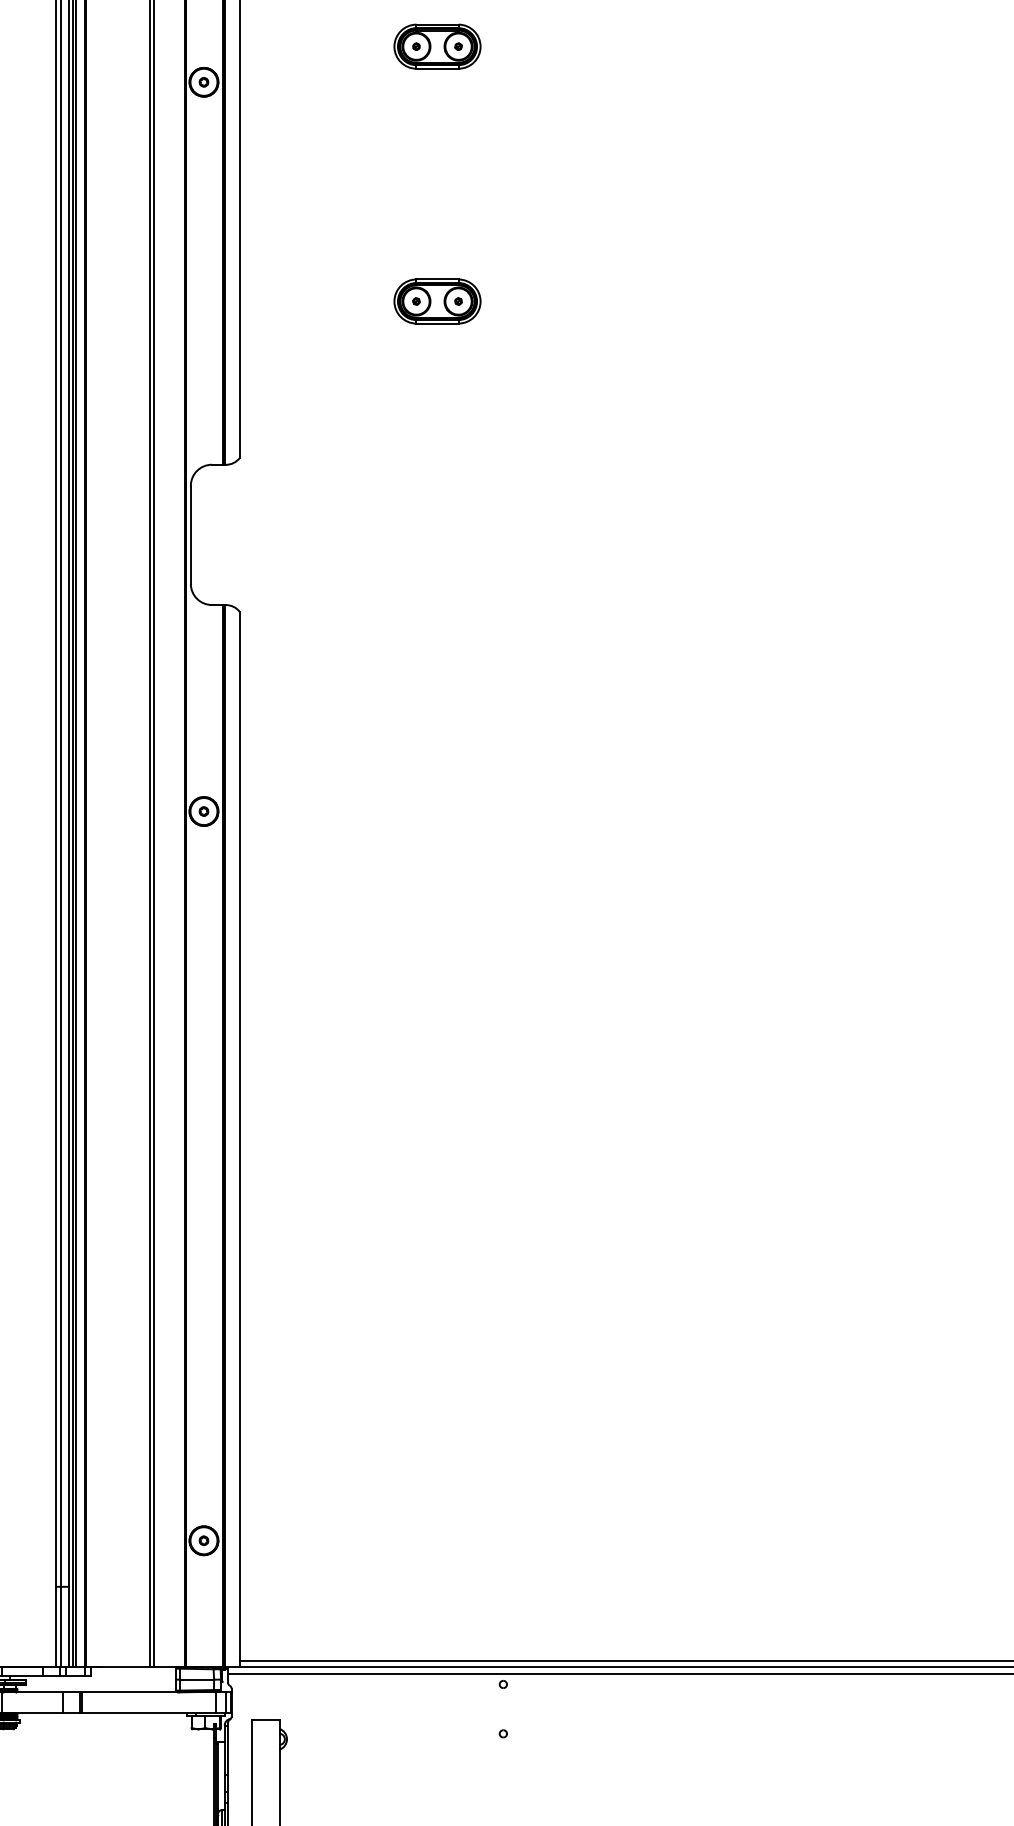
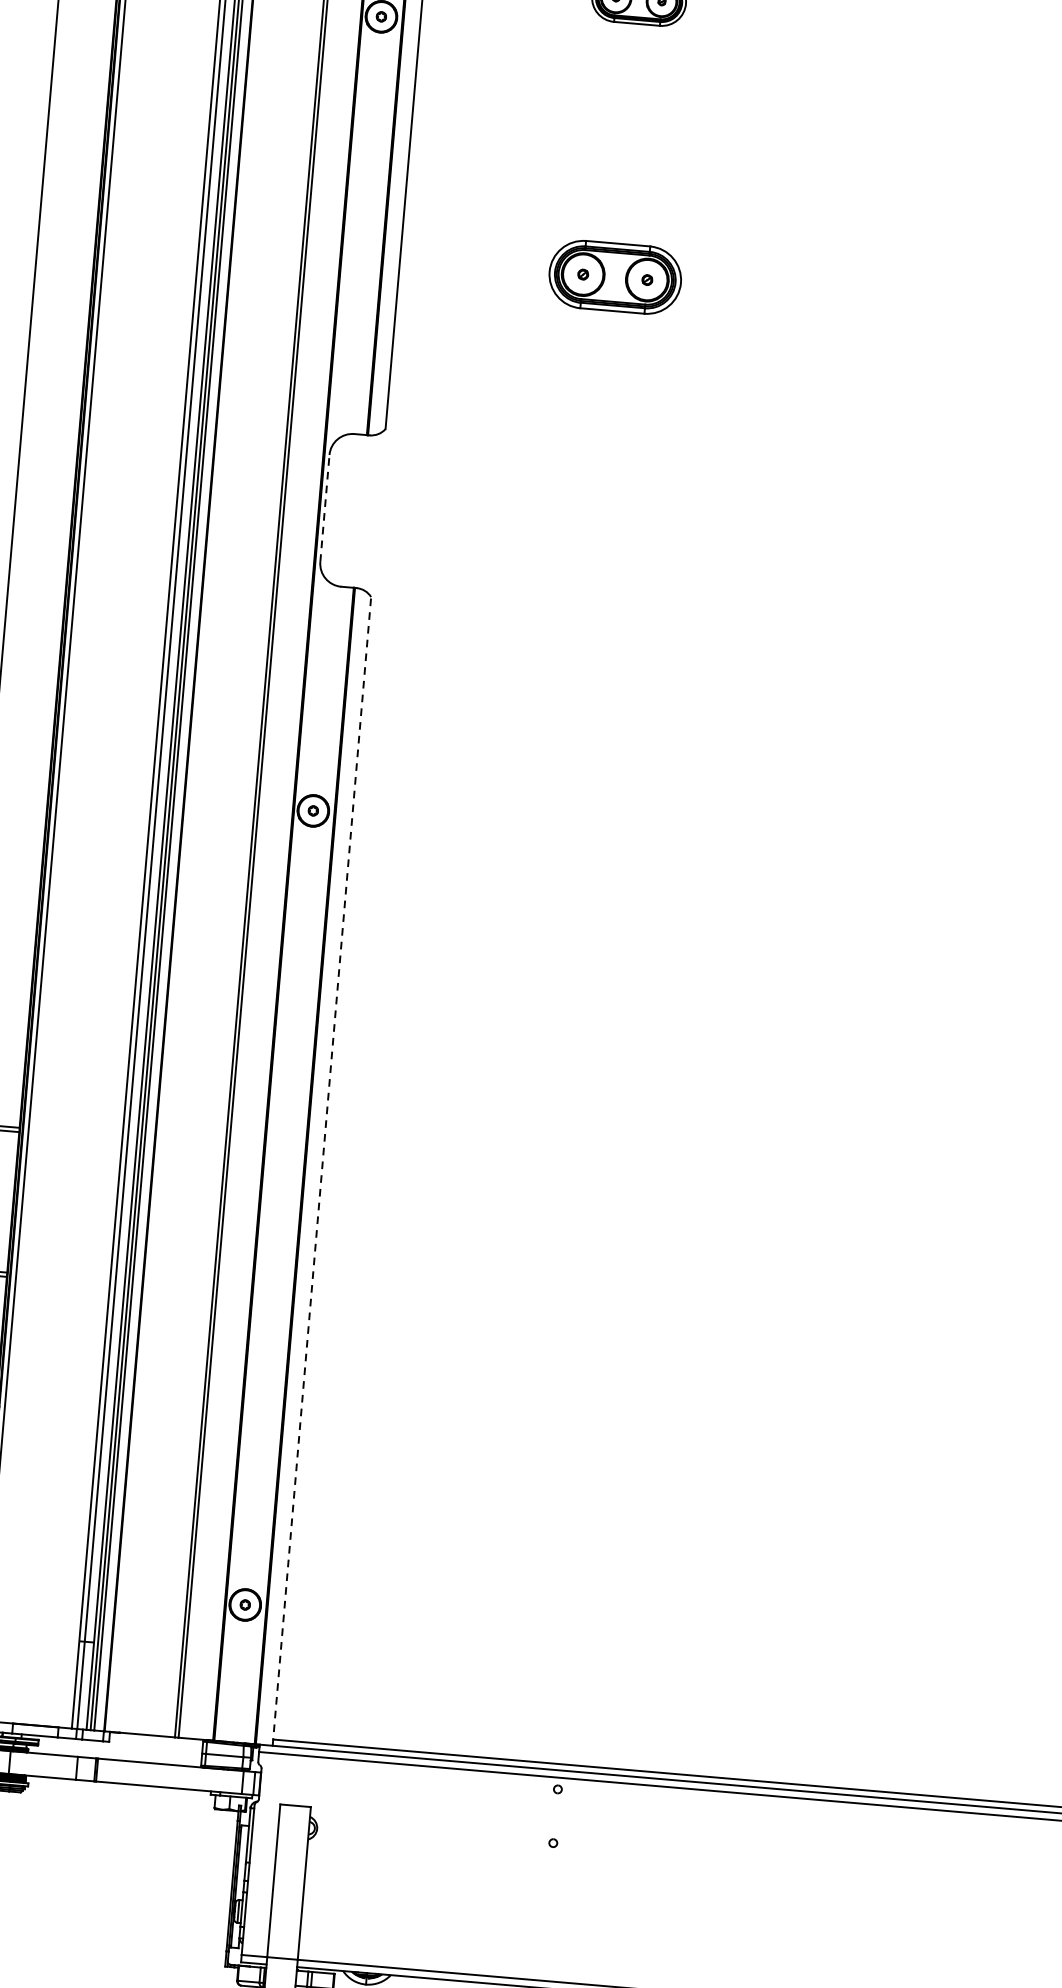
part: (437, 301) -> (615, 277), size x1.4
line: (190, 534) -> (324, 507), solid -> dashed
line: (239, 1139) -> (321, 1171), solid -> dashed

